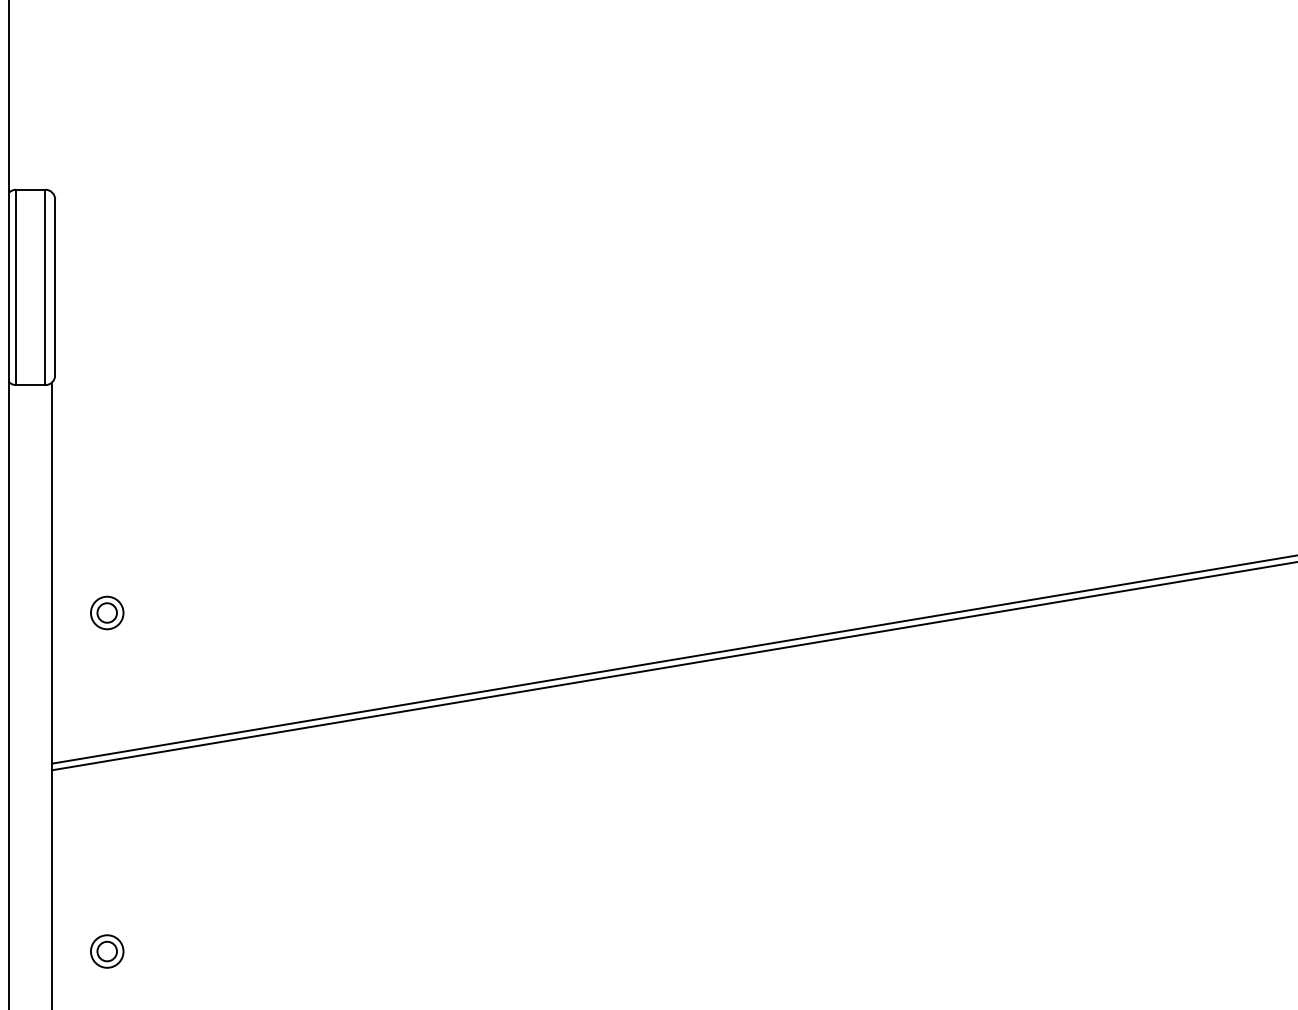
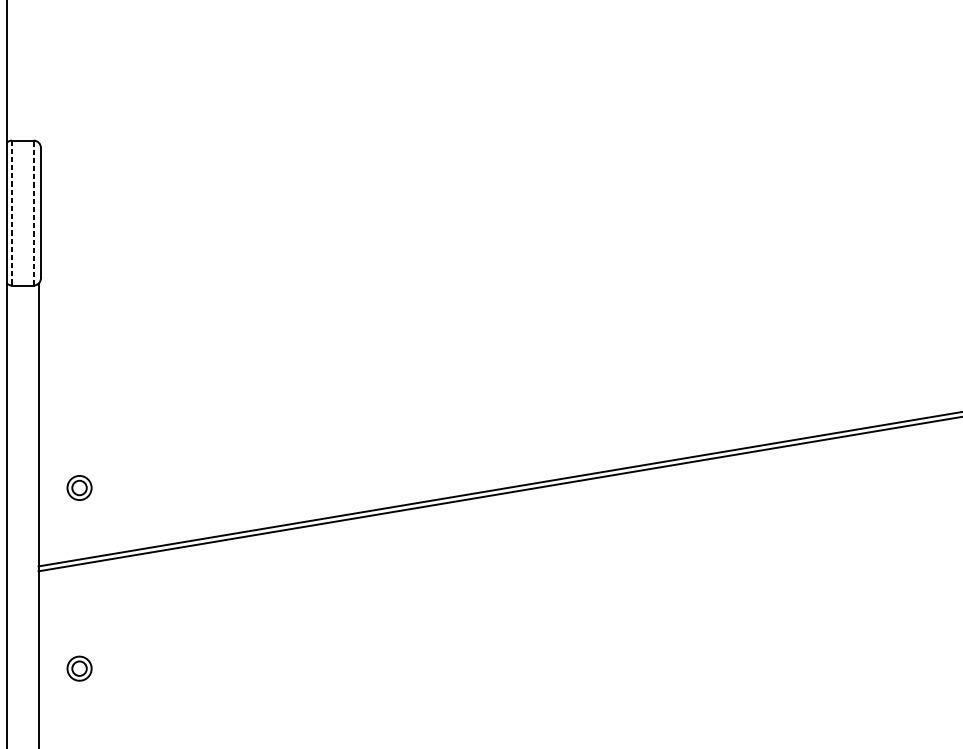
line: (16, 287) -> (12, 213), solid -> dashed
line: (45, 287) -> (33, 213), solid -> dashed
part: (107, 612) -> (79, 487), moved
part: (107, 951) -> (79, 668), moved

